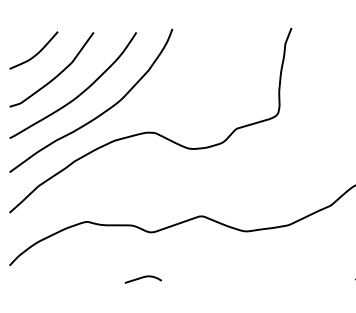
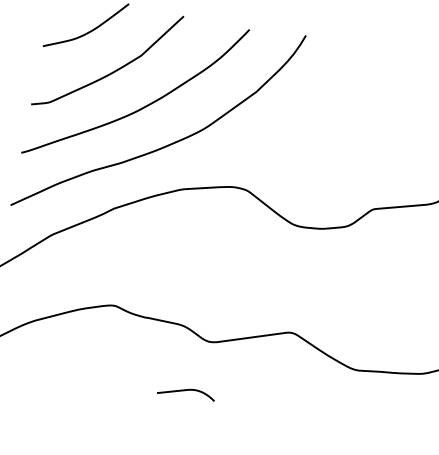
curve: (142, 278) -> (185, 391), moved

